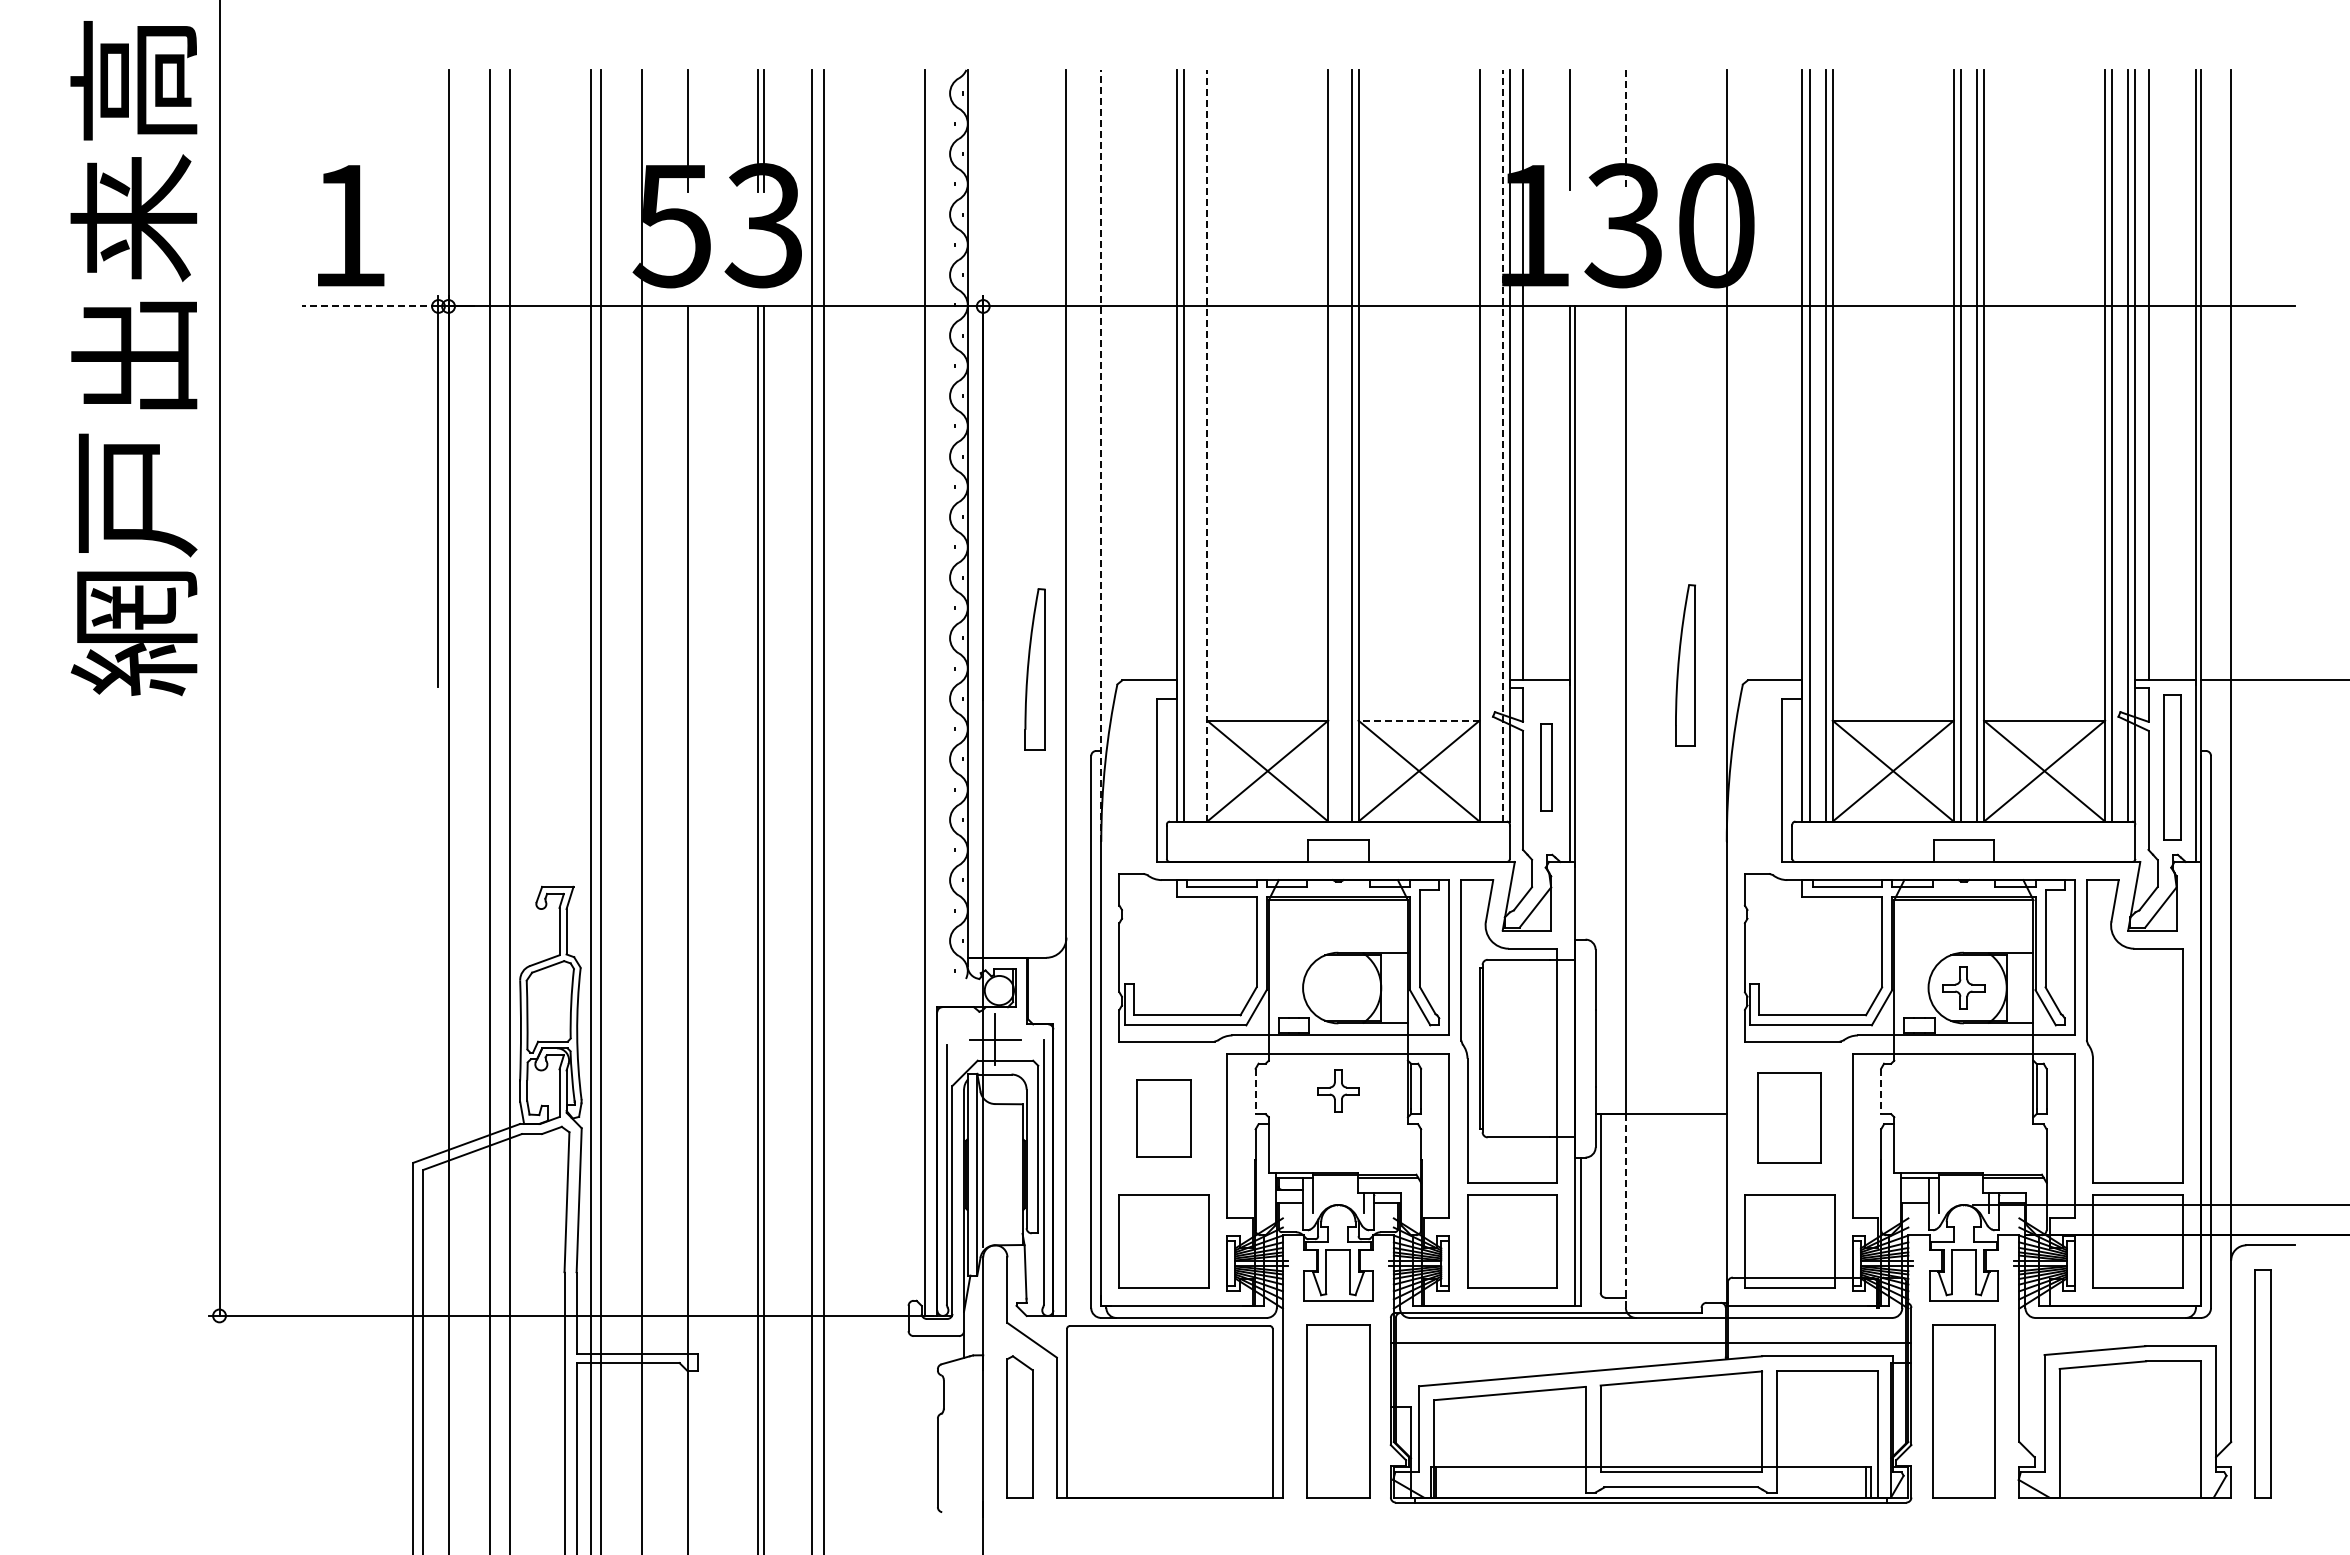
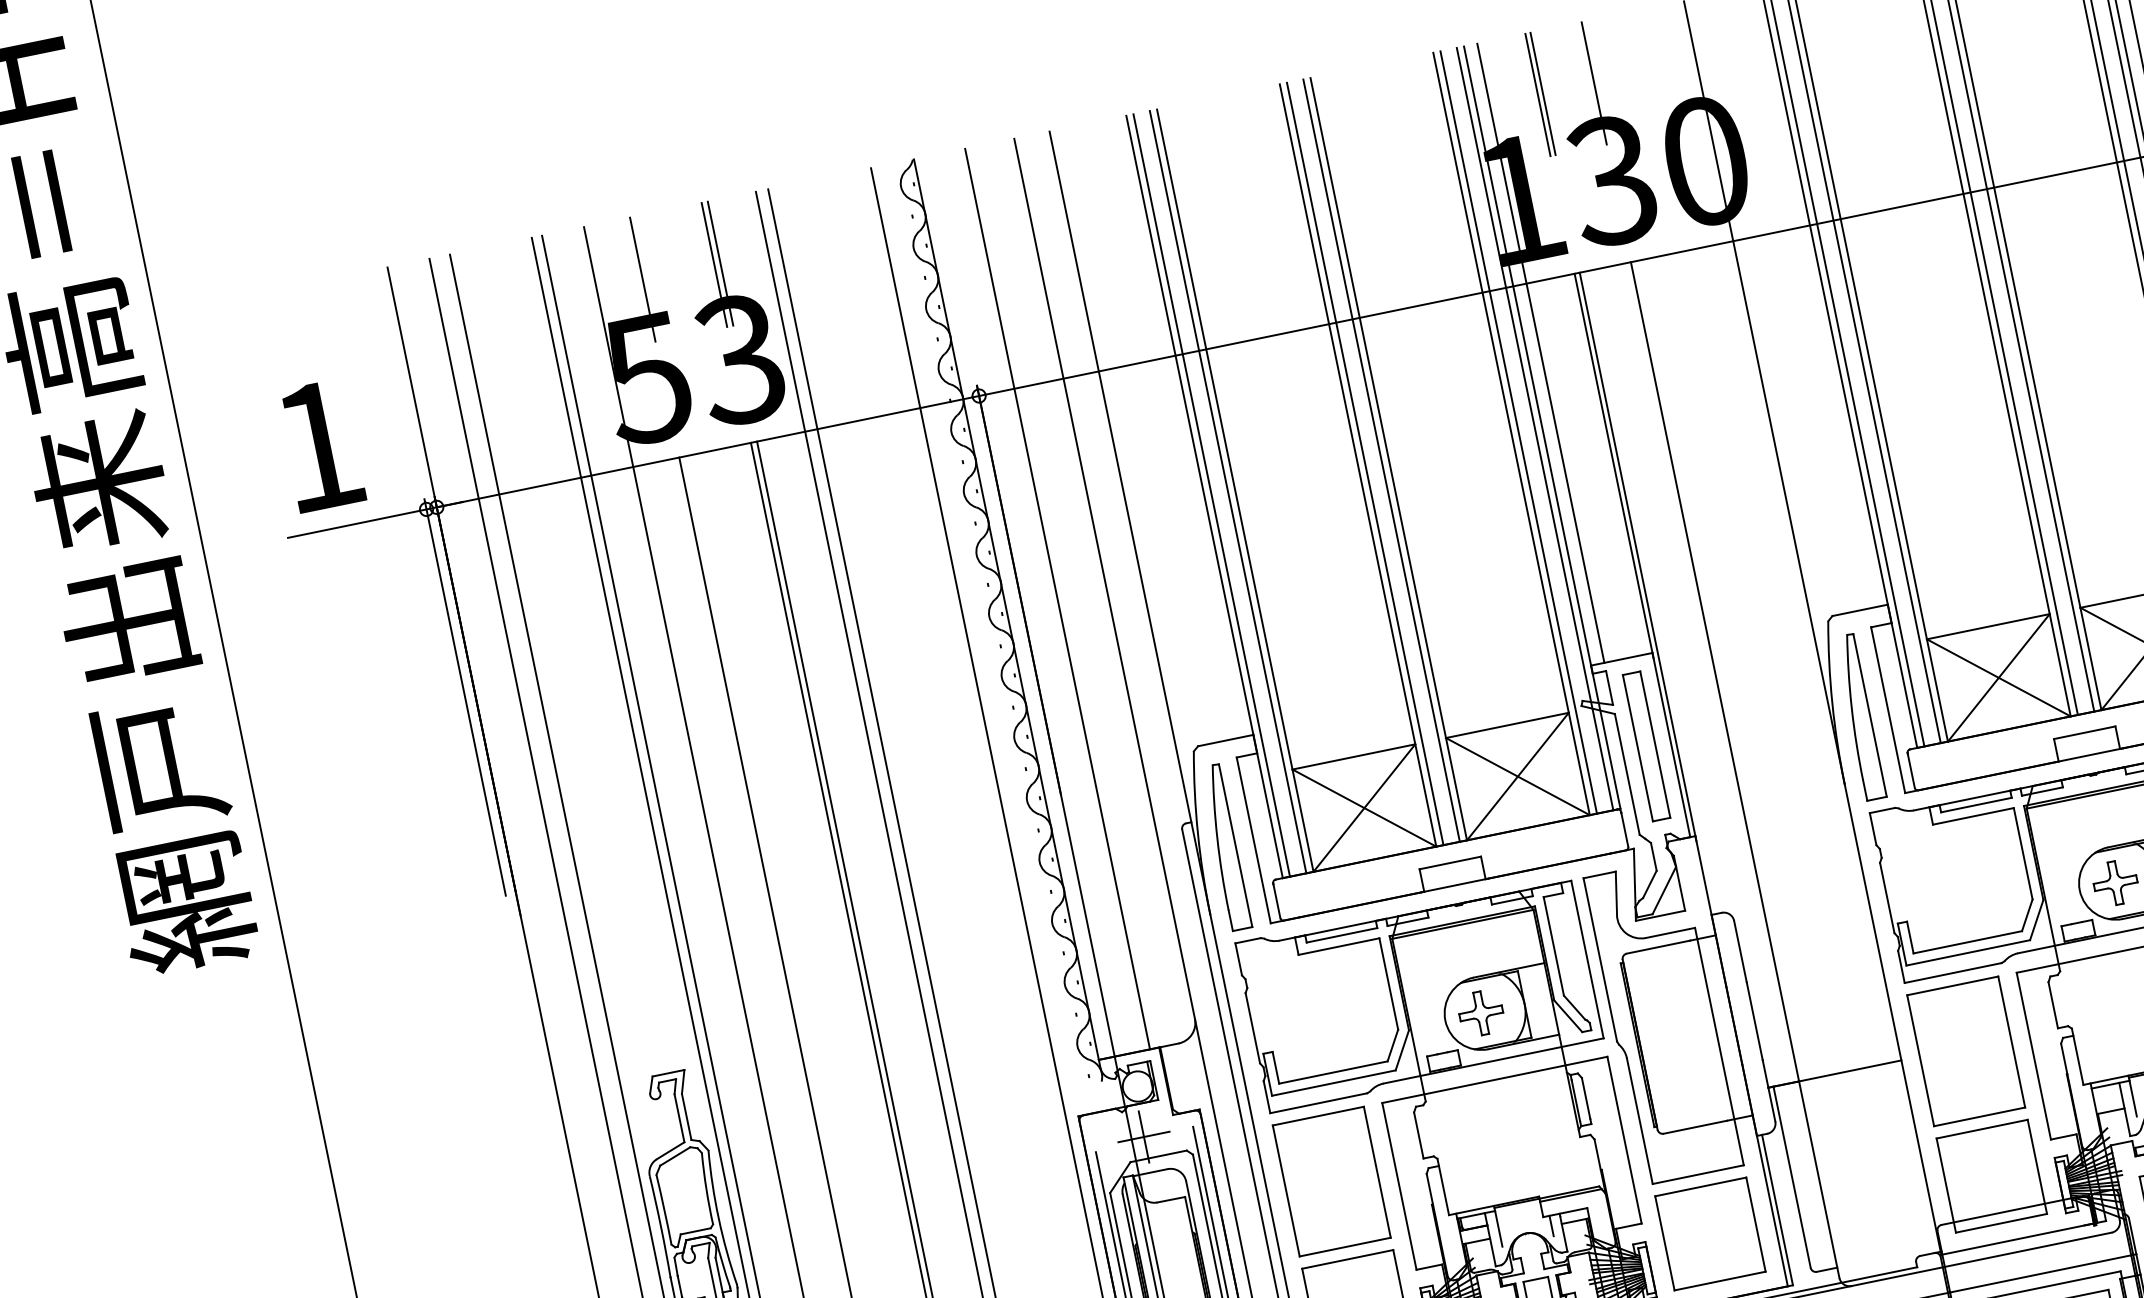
line: (1575, 129) -> (1542, 93), added
line: (1625, 130) -> (1593, 83), dashed -> solid
line: (369, 306) -> (356, 523), dashed -> solid
line: (1200, 445) -> (1228, 491), added
line: (1207, 445) -> (1235, 490), dashed -> solid
line: (1335, 445) -> (1365, 463), added
line: (1486, 445) -> (1518, 432), added
line: (1502, 445) -> (1534, 428), dashed -> solid
line: (1101, 455) -> (1130, 522), dashed -> solid
line: (1018, 513) -> (1057, 598), added
part: (1685, 665) -> (1860, 717), moved
part: (1034, 669) -> (1225, 847), moved
line: (1419, 720) -> (1507, 725), dashed -> solid
part: (1546, 767) -> (1646, 746), size x1.67
part: (1338, 1090) -> (1481, 1012), moved
line: (1255, 1091) -> (1418, 1135), dashed -> solid
line: (1881, 1091) -> (2053, 1005), dashed -> solid
part: (1163, 1118) -> (1330, 1182), size x1.67
part: (1789, 1118) -> (1965, 1051), size x1.43
line: (1625, 1211) -> (1818, 1180), dashed -> solid

